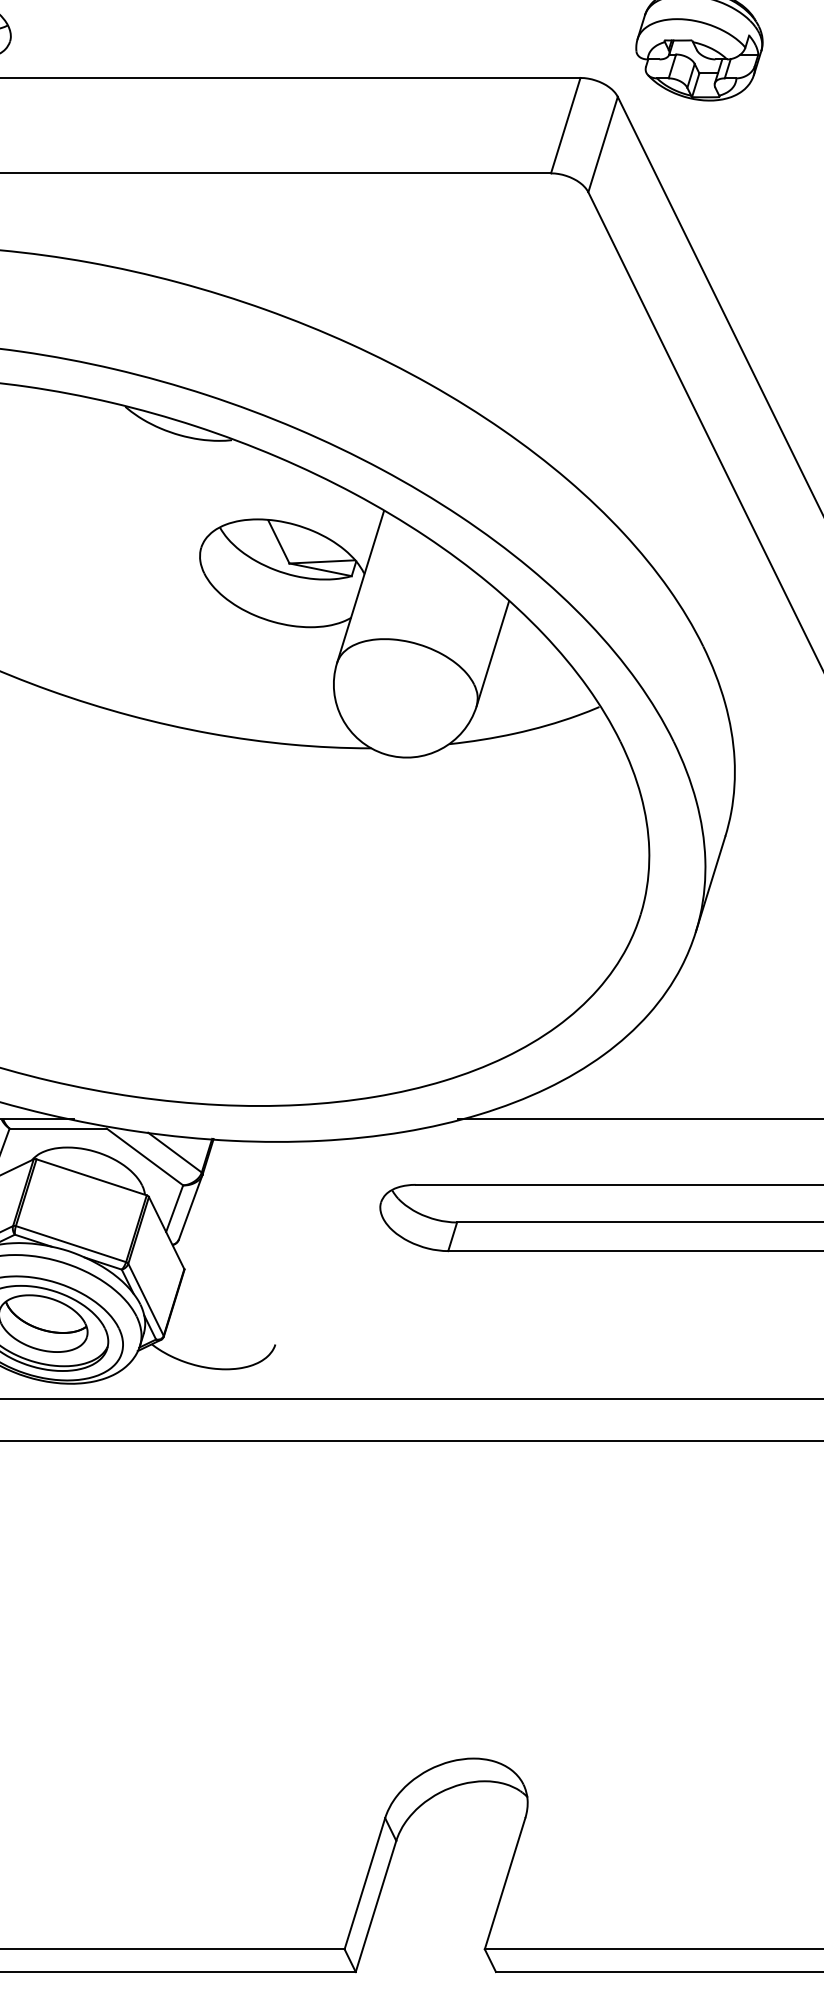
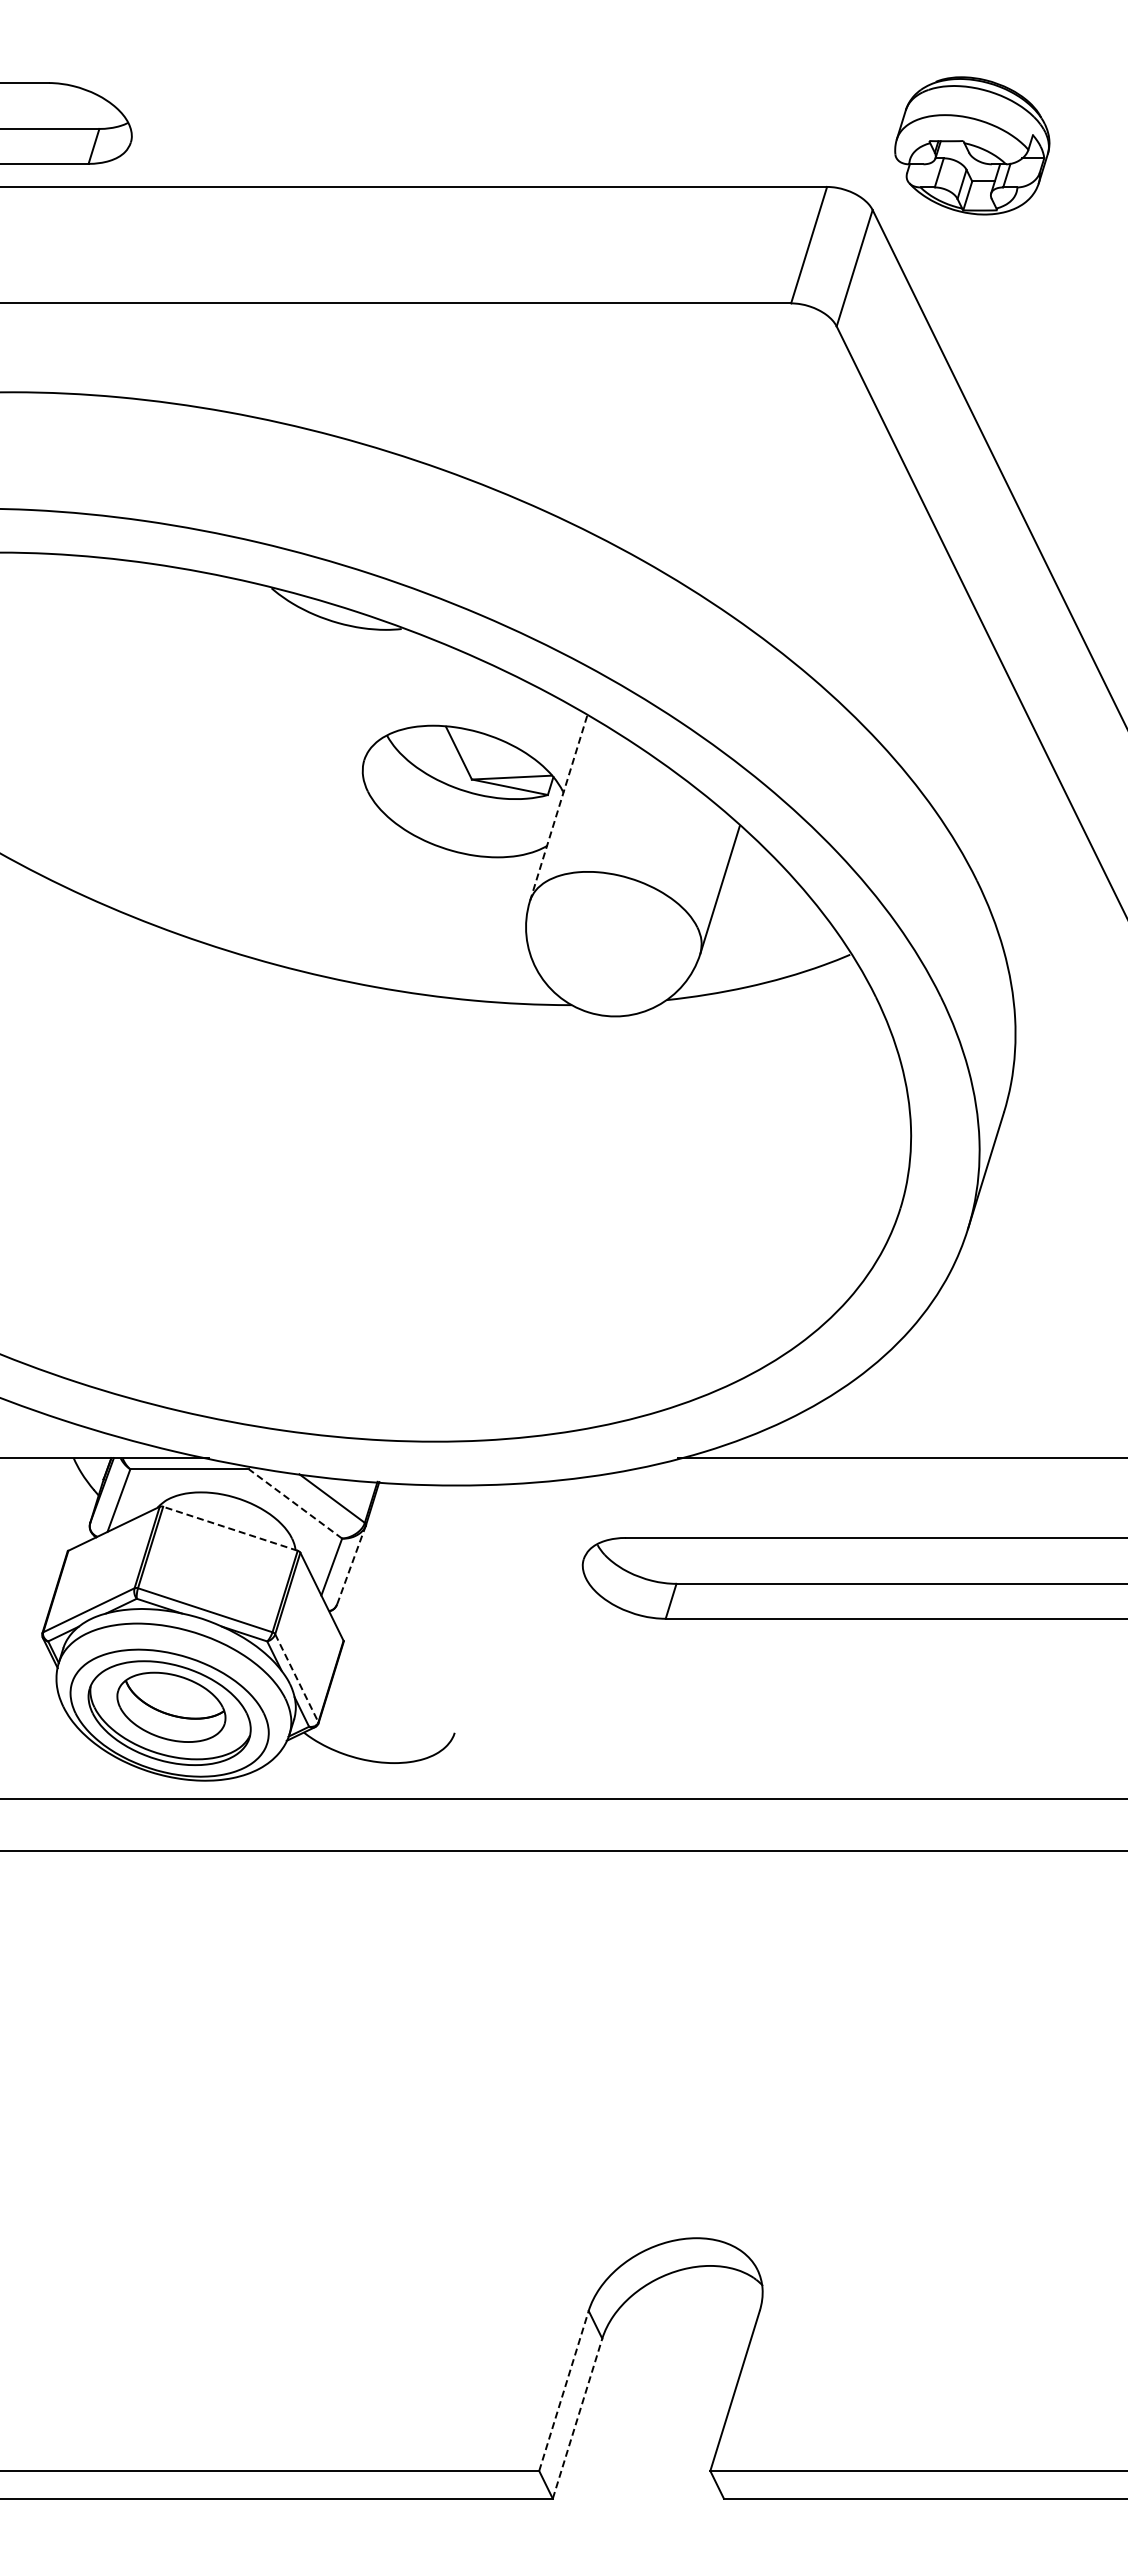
line: (360, 587) -> (558, 808), solid -> dashed
line: (144, 1156) -> (295, 1503), solid -> dashed
line: (91, 1177) -> (230, 1528), solid -> dashed
line: (190, 1207) -> (351, 1565), solid -> dashed
line: (146, 1300) -> (297, 1678), solid -> dashed
line: (364, 1883) -> (563, 2390), solid -> dashed
line: (375, 1906) -> (577, 2418), solid -> dashed

